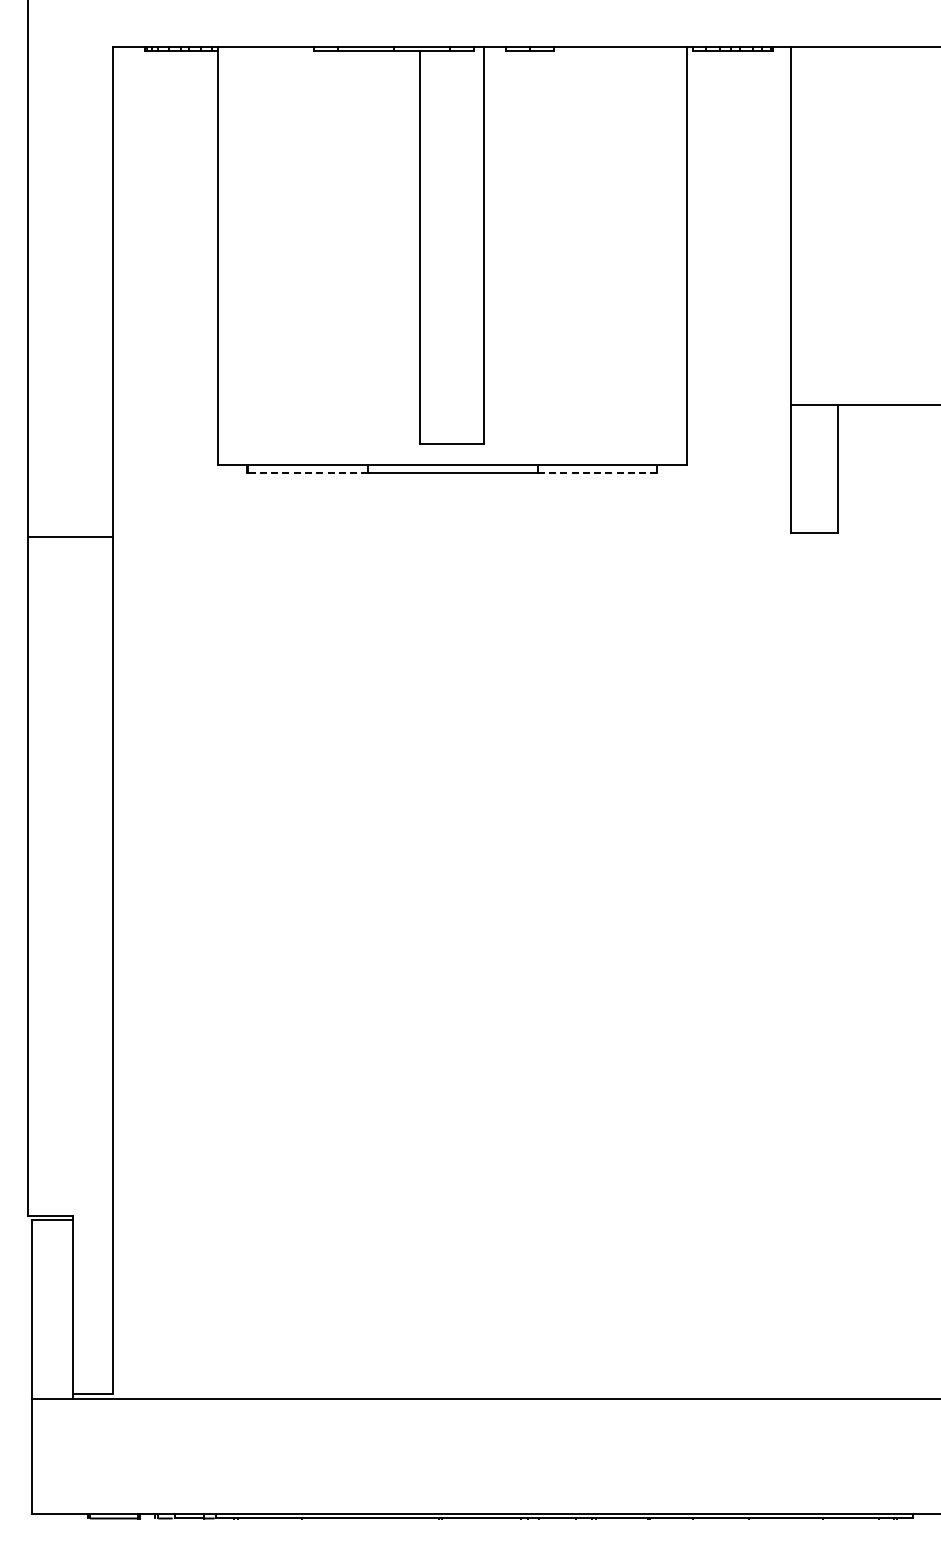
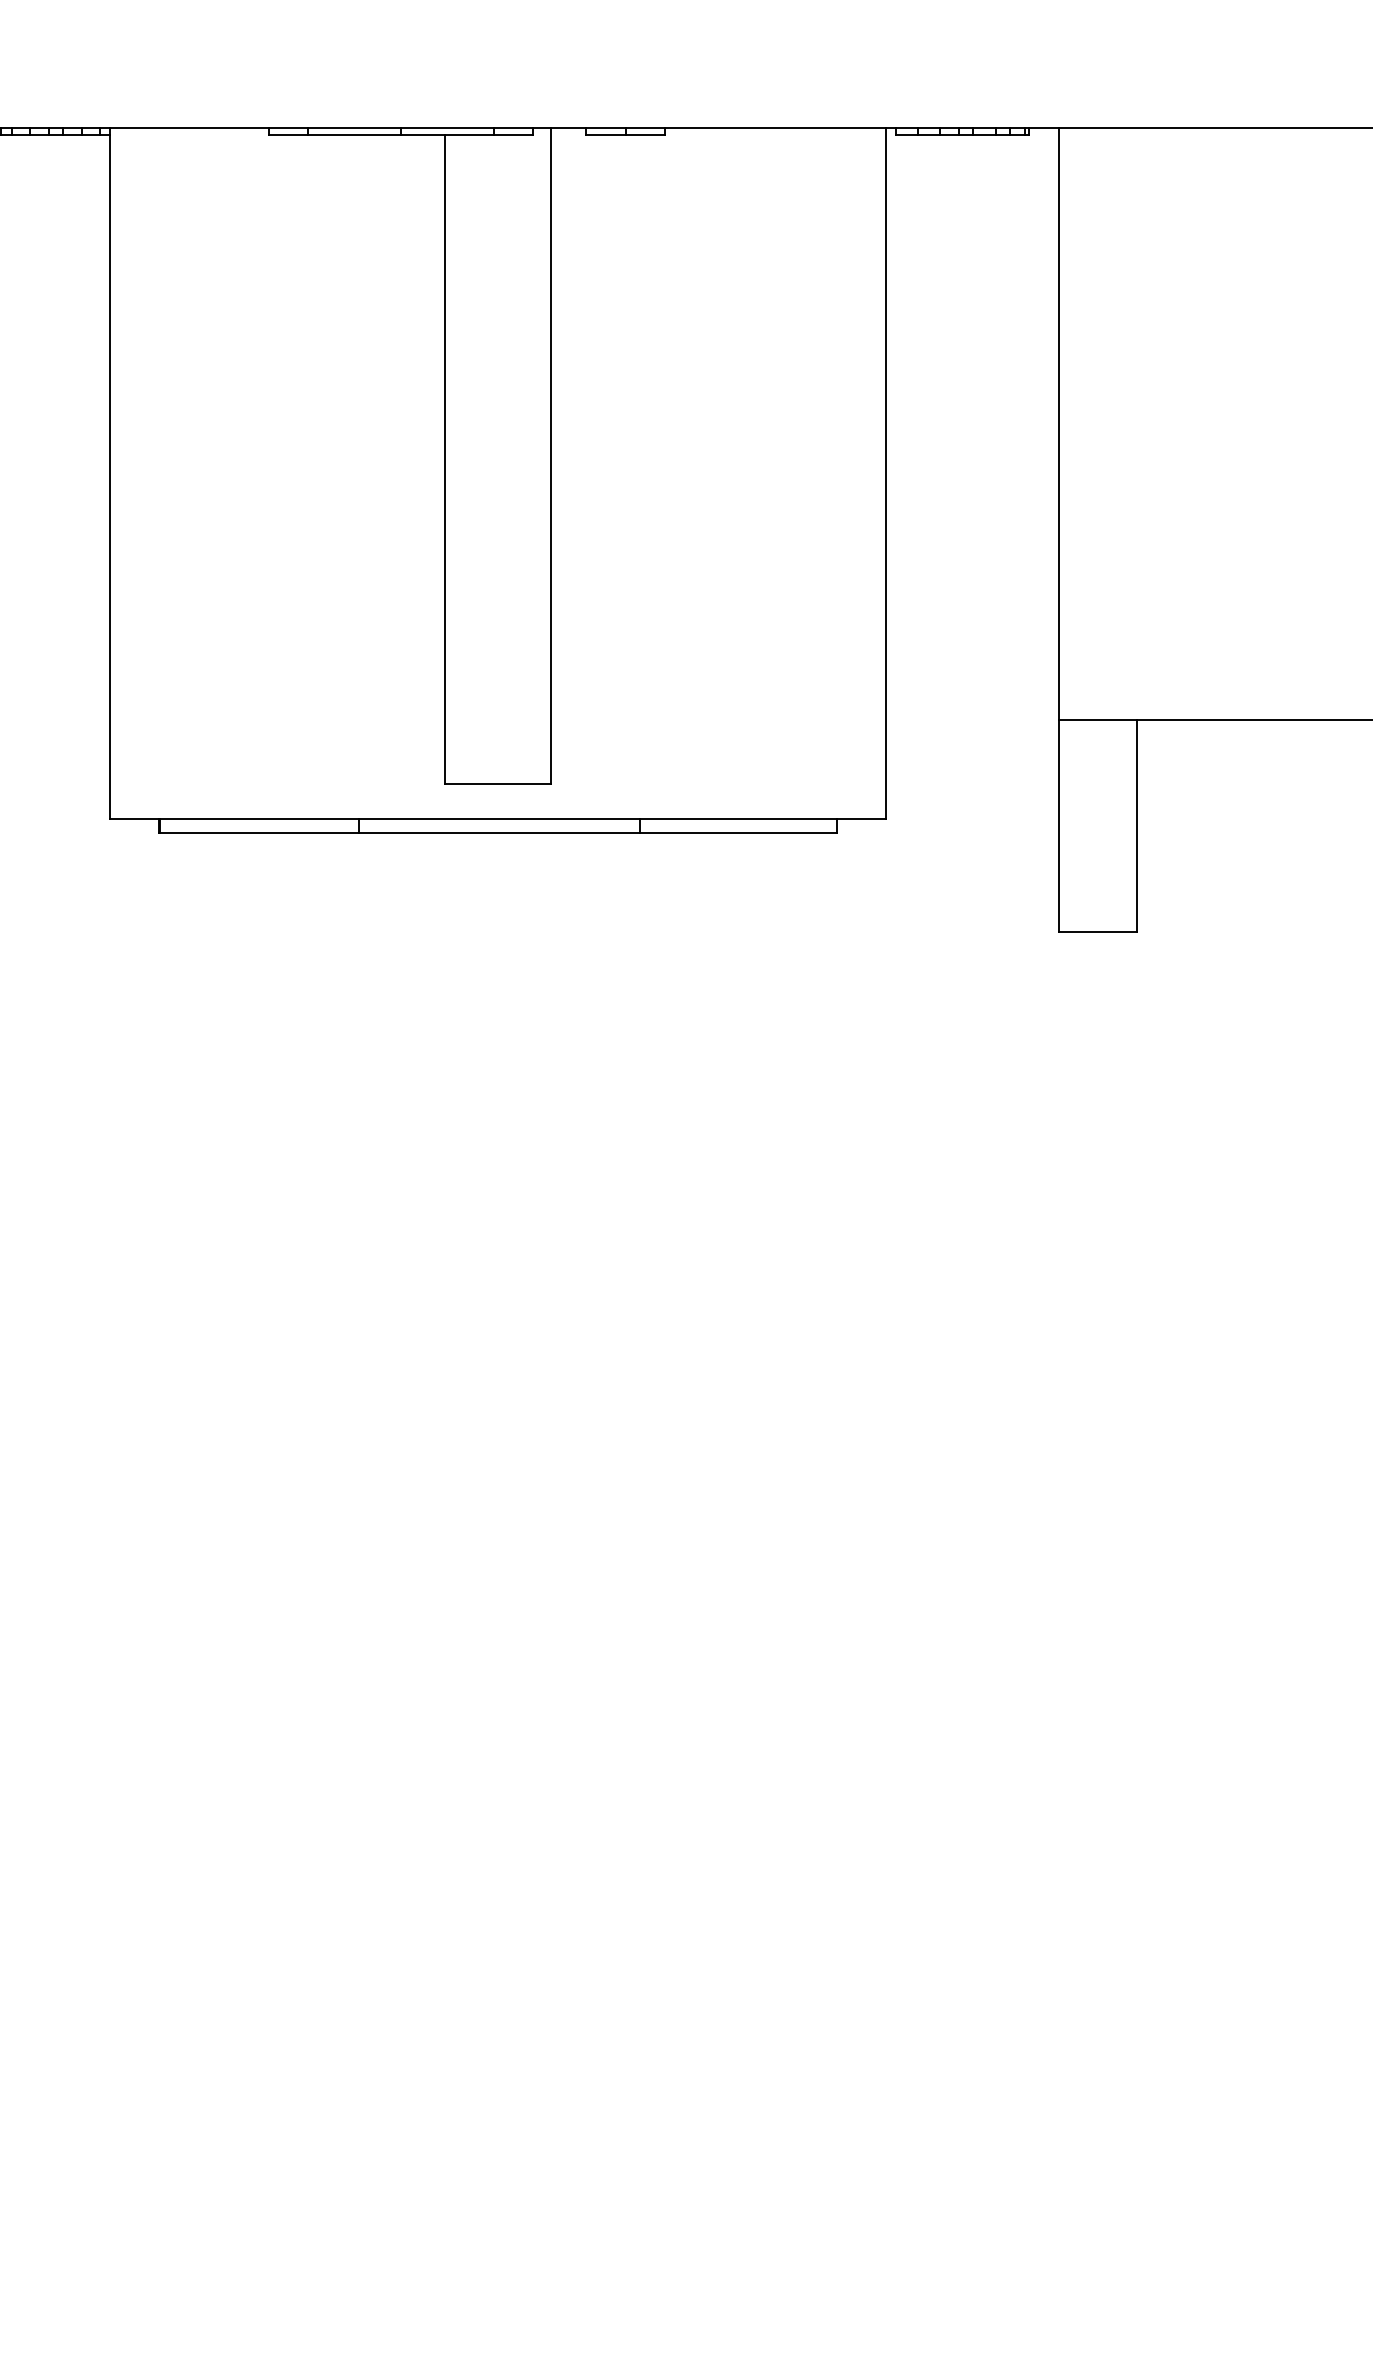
line: (307, 473) -> (258, 833), dashed -> solid
line: (597, 473) -> (738, 833), dashed -> solid

